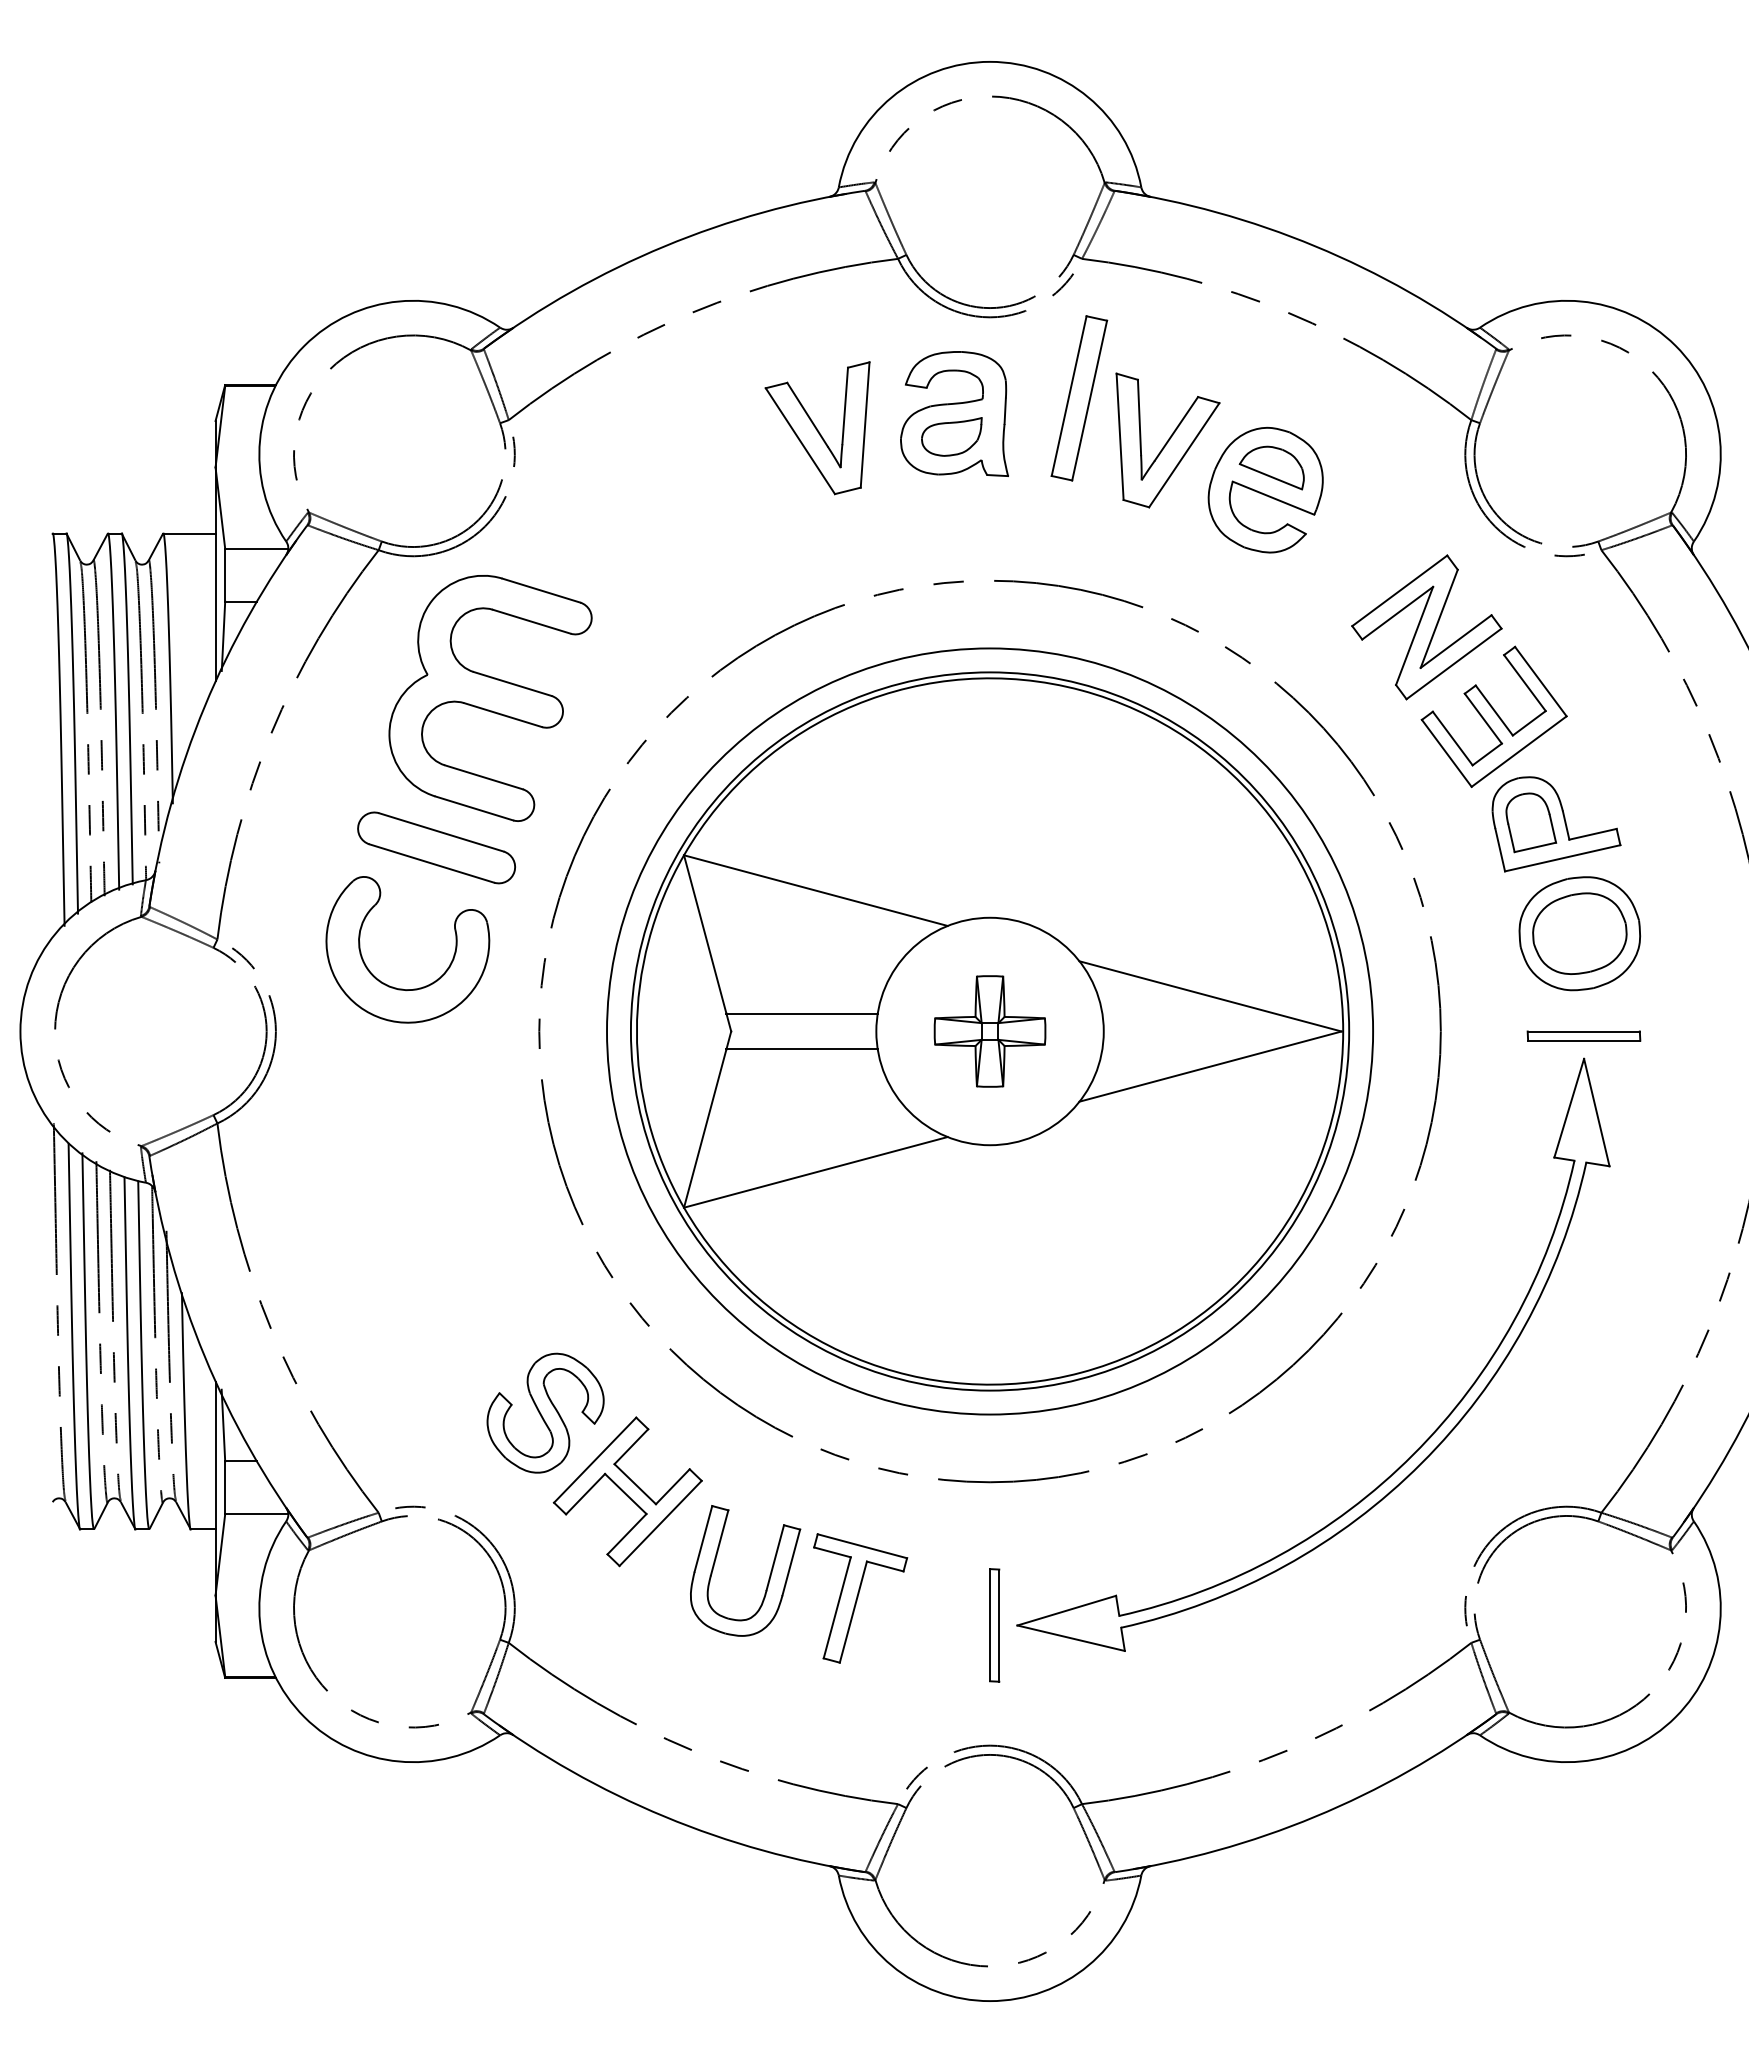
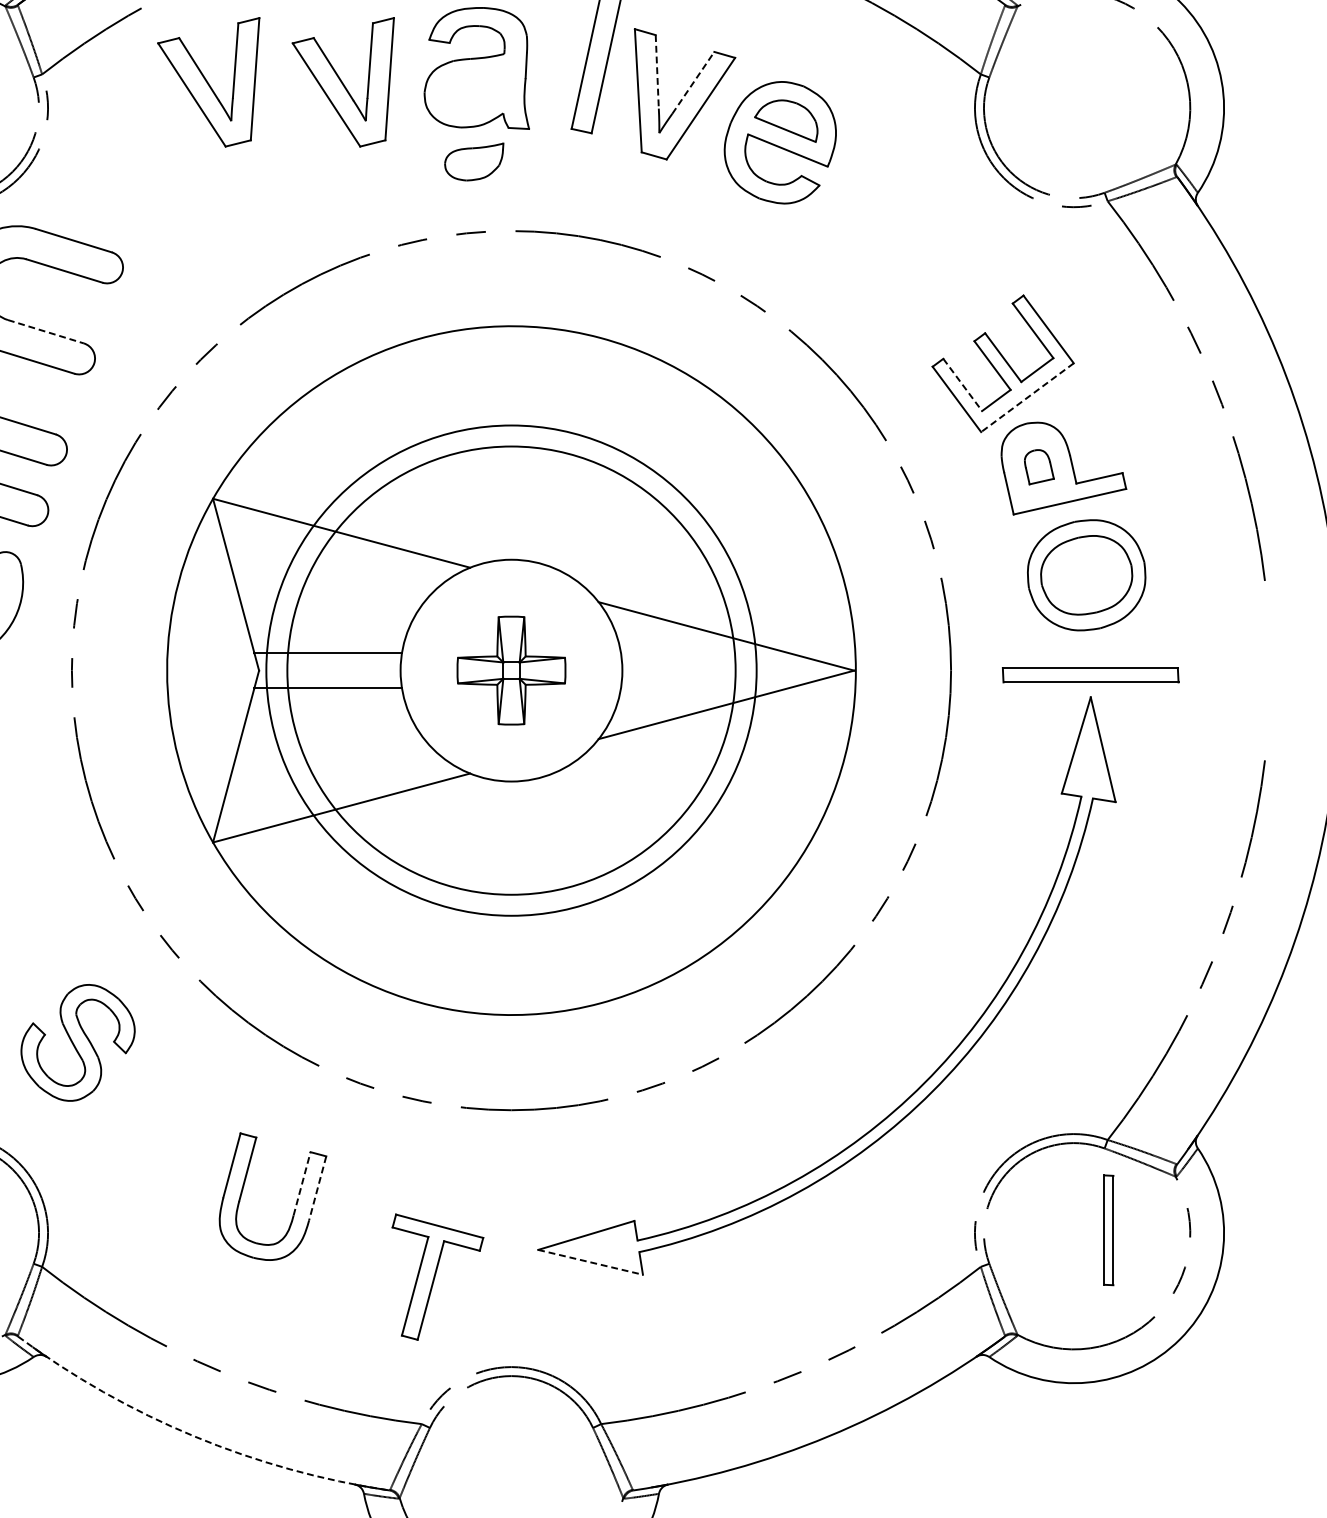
line: (1139, 417) -> (657, 71), solid -> dashed
part: (679, 428) -> (208, 82), added
line: (1176, 428) -> (693, 82), solid -> dashed
part: (951, 436) -> (473, 161), moved
part: (1426, 627) -> (937, 276), removed
line: (512, 683) -> (45, 331), solid -> dashed
line: (1453, 738) -> (963, 384), solid -> dashed
line: (1518, 751) -> (1026, 397), solid -> dashed
part: (1531, 822) -> (1039, 466), size x0.6
circle: (989, 1031) -> (510, 670), size x0.7
circle: (990, 1031) -> (511, 670), size x0.6
part: (1583, 1035) -> (1090, 674), size x1.6
part: (627, 1491) -> (157, 1119), removed
line: (775, 1557) -> (302, 1183), solid -> dashed
line: (791, 1562) -> (317, 1188), solid -> dashed
part: (860, 1598) -> (437, 1277), moved
part: (994, 1625) -> (1108, 1230), moved
line: (1071, 1638) -> (590, 1262), solid -> dashed
arc: (664, 1816) -> (194, 1436), solid -> dashed

